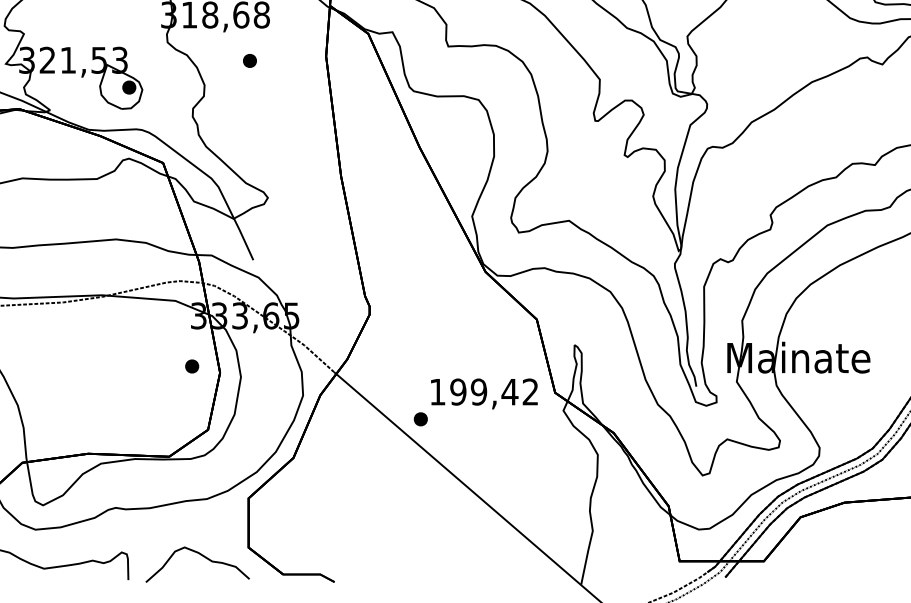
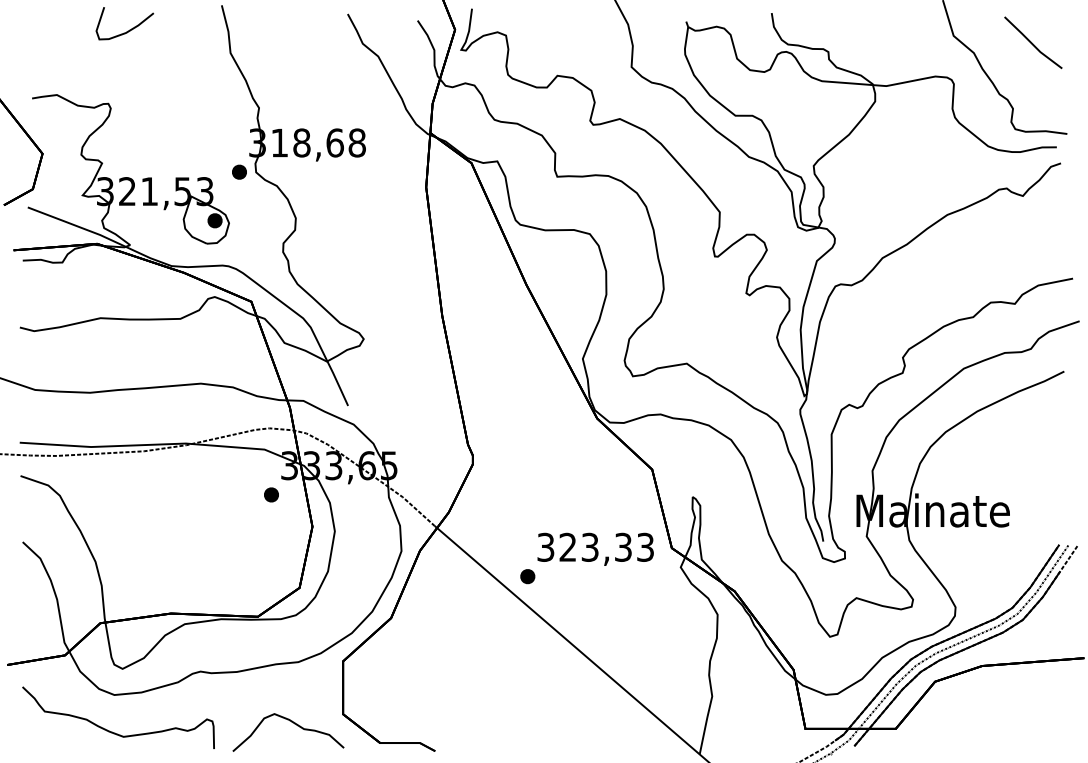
part: (249, 60) -> (239, 171), moved
part: (192, 366) -> (271, 494), moved
text: (483, 391) -> (595, 546), 199,42 -> 323,33

